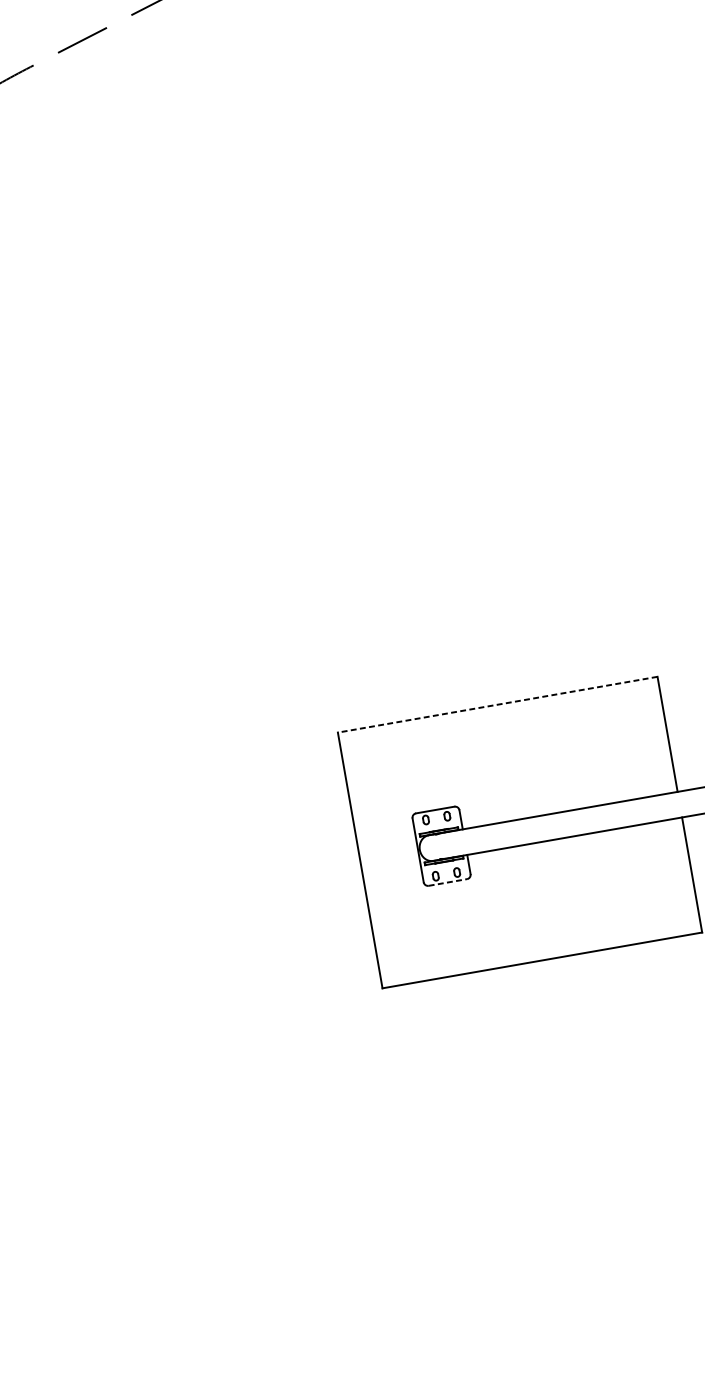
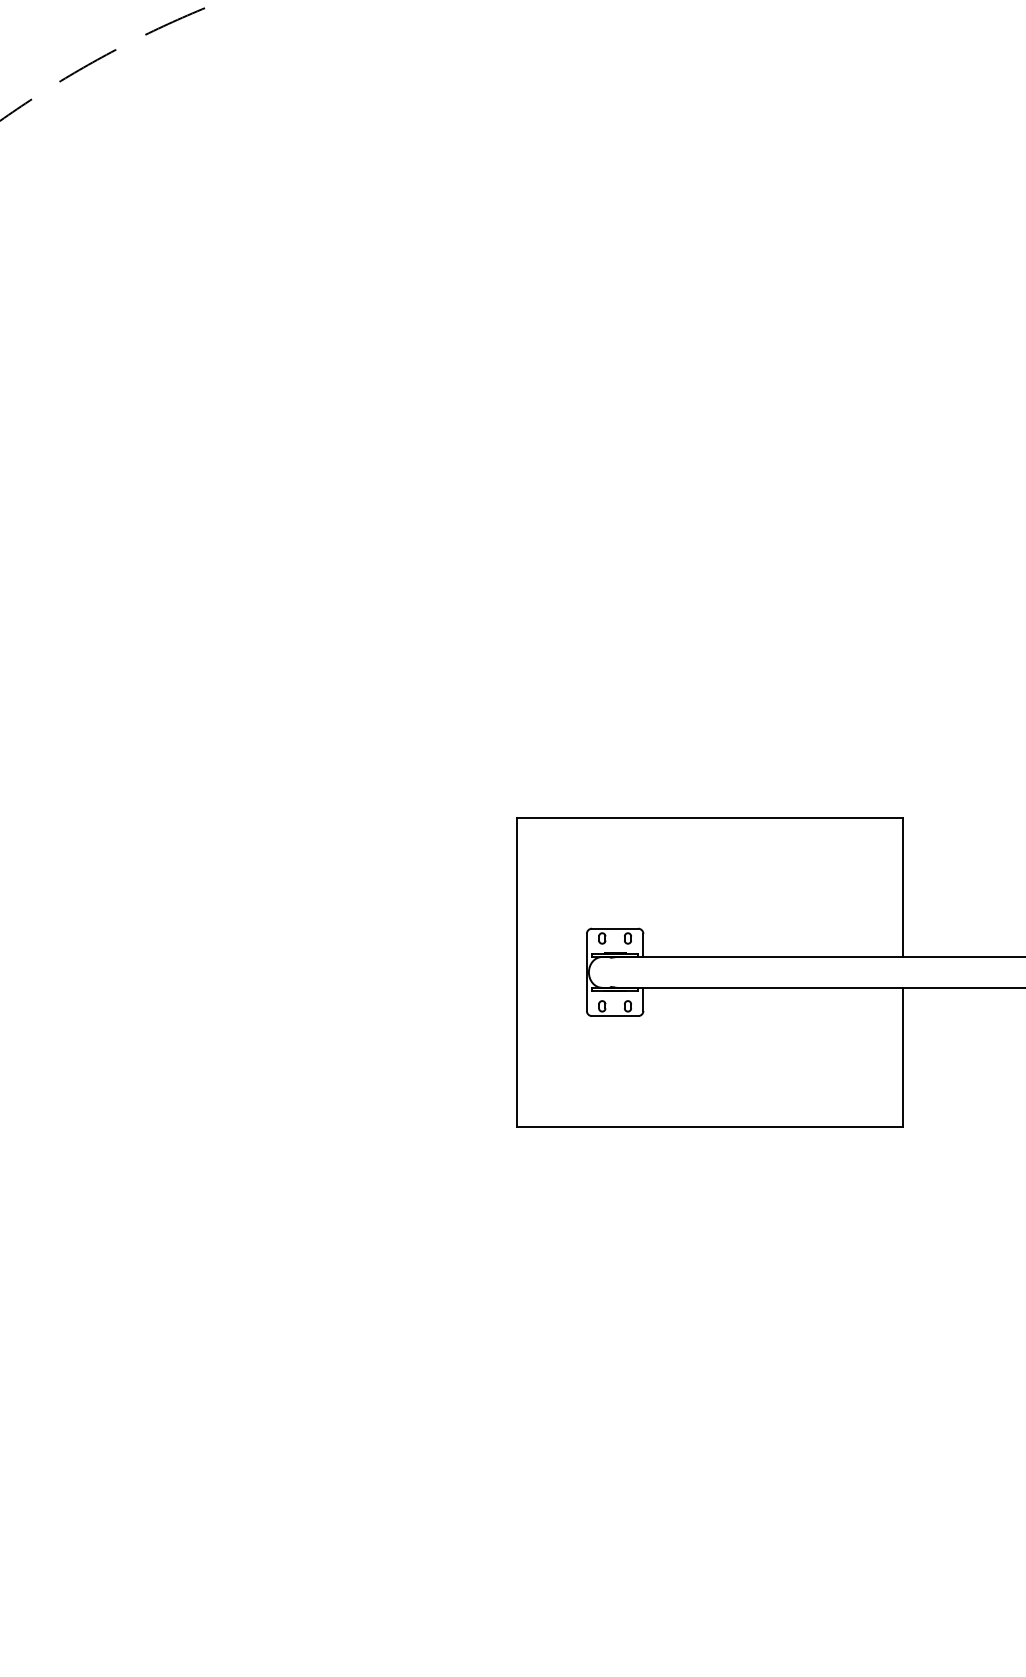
line: (497, 705) -> (709, 818), dashed -> solid
line: (448, 882) -> (615, 1016), dashed -> solid

